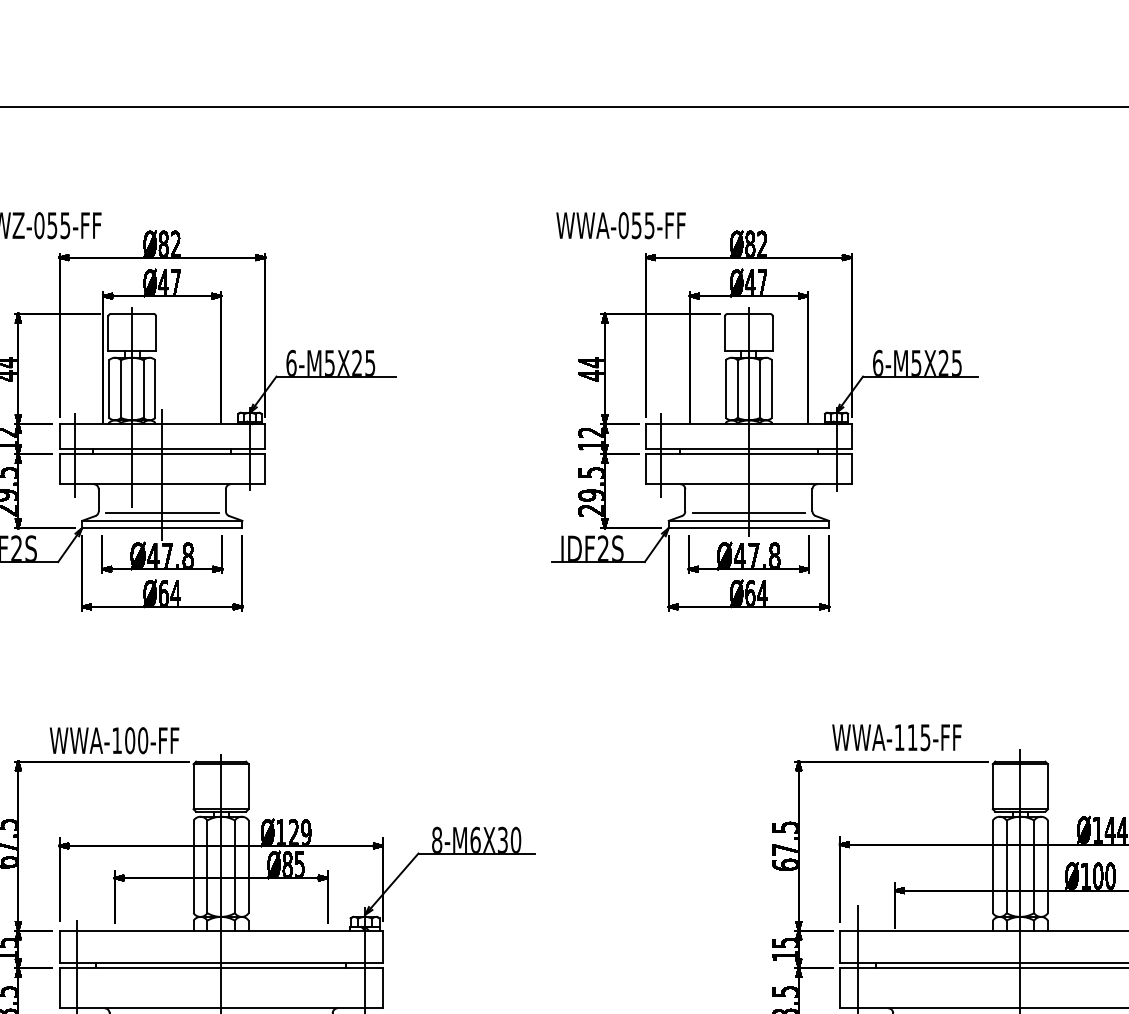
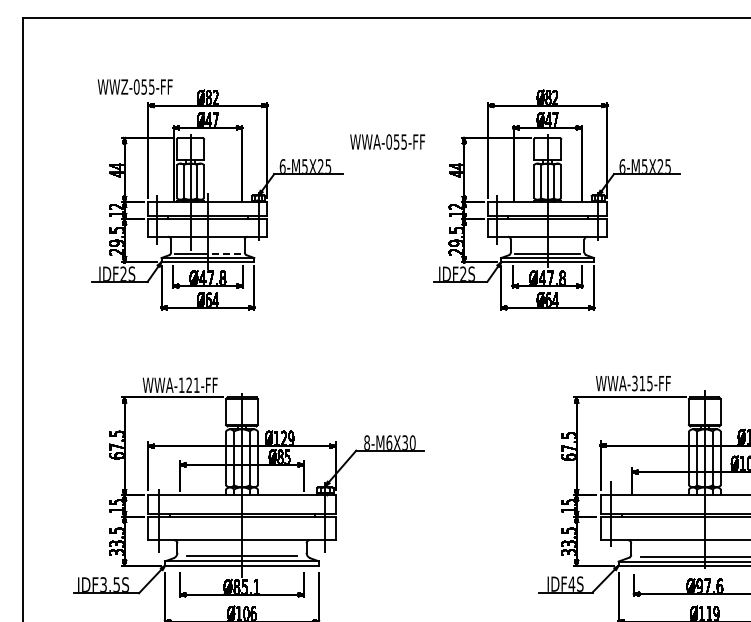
text: (620, 224) -> (387, 141), moved
line: (189, 513) -> (223, 253), solid -> dashed
text: (898, 737) -> (634, 383), WWA-115-FF -> WWA-315-FF
text: (135, 740) -> (192, 385), WWA-100-FF -> WWA-121-FF

